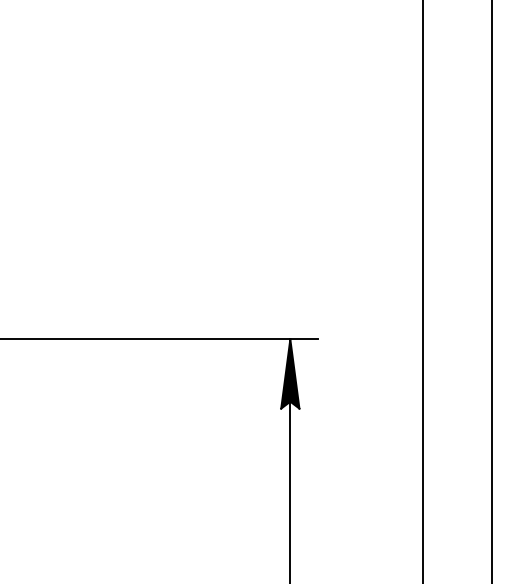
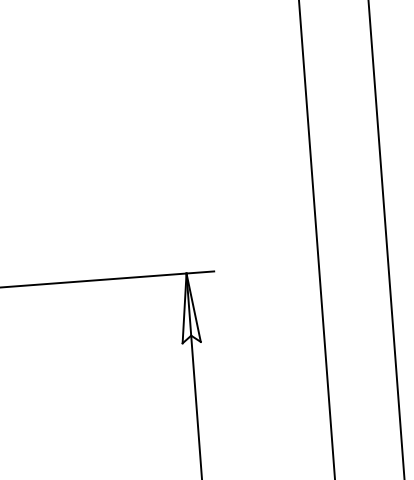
fill: (290, 373) -> (189, 307), removed

